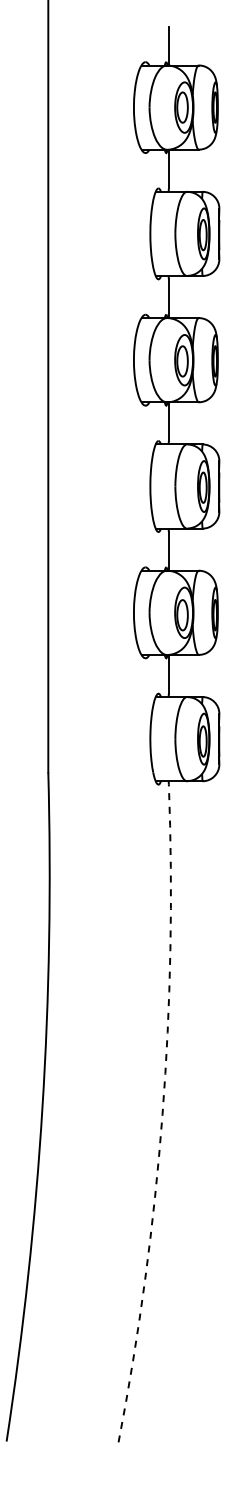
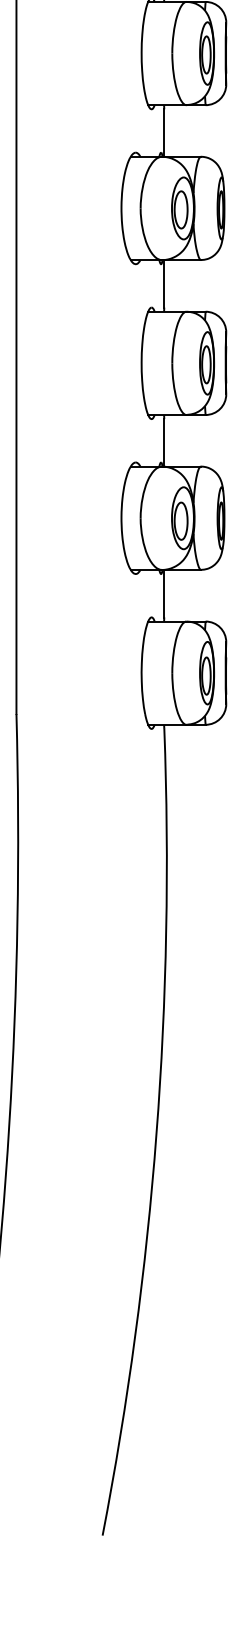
arc: (162, 1114) -> (156, 1133), dashed -> solid

